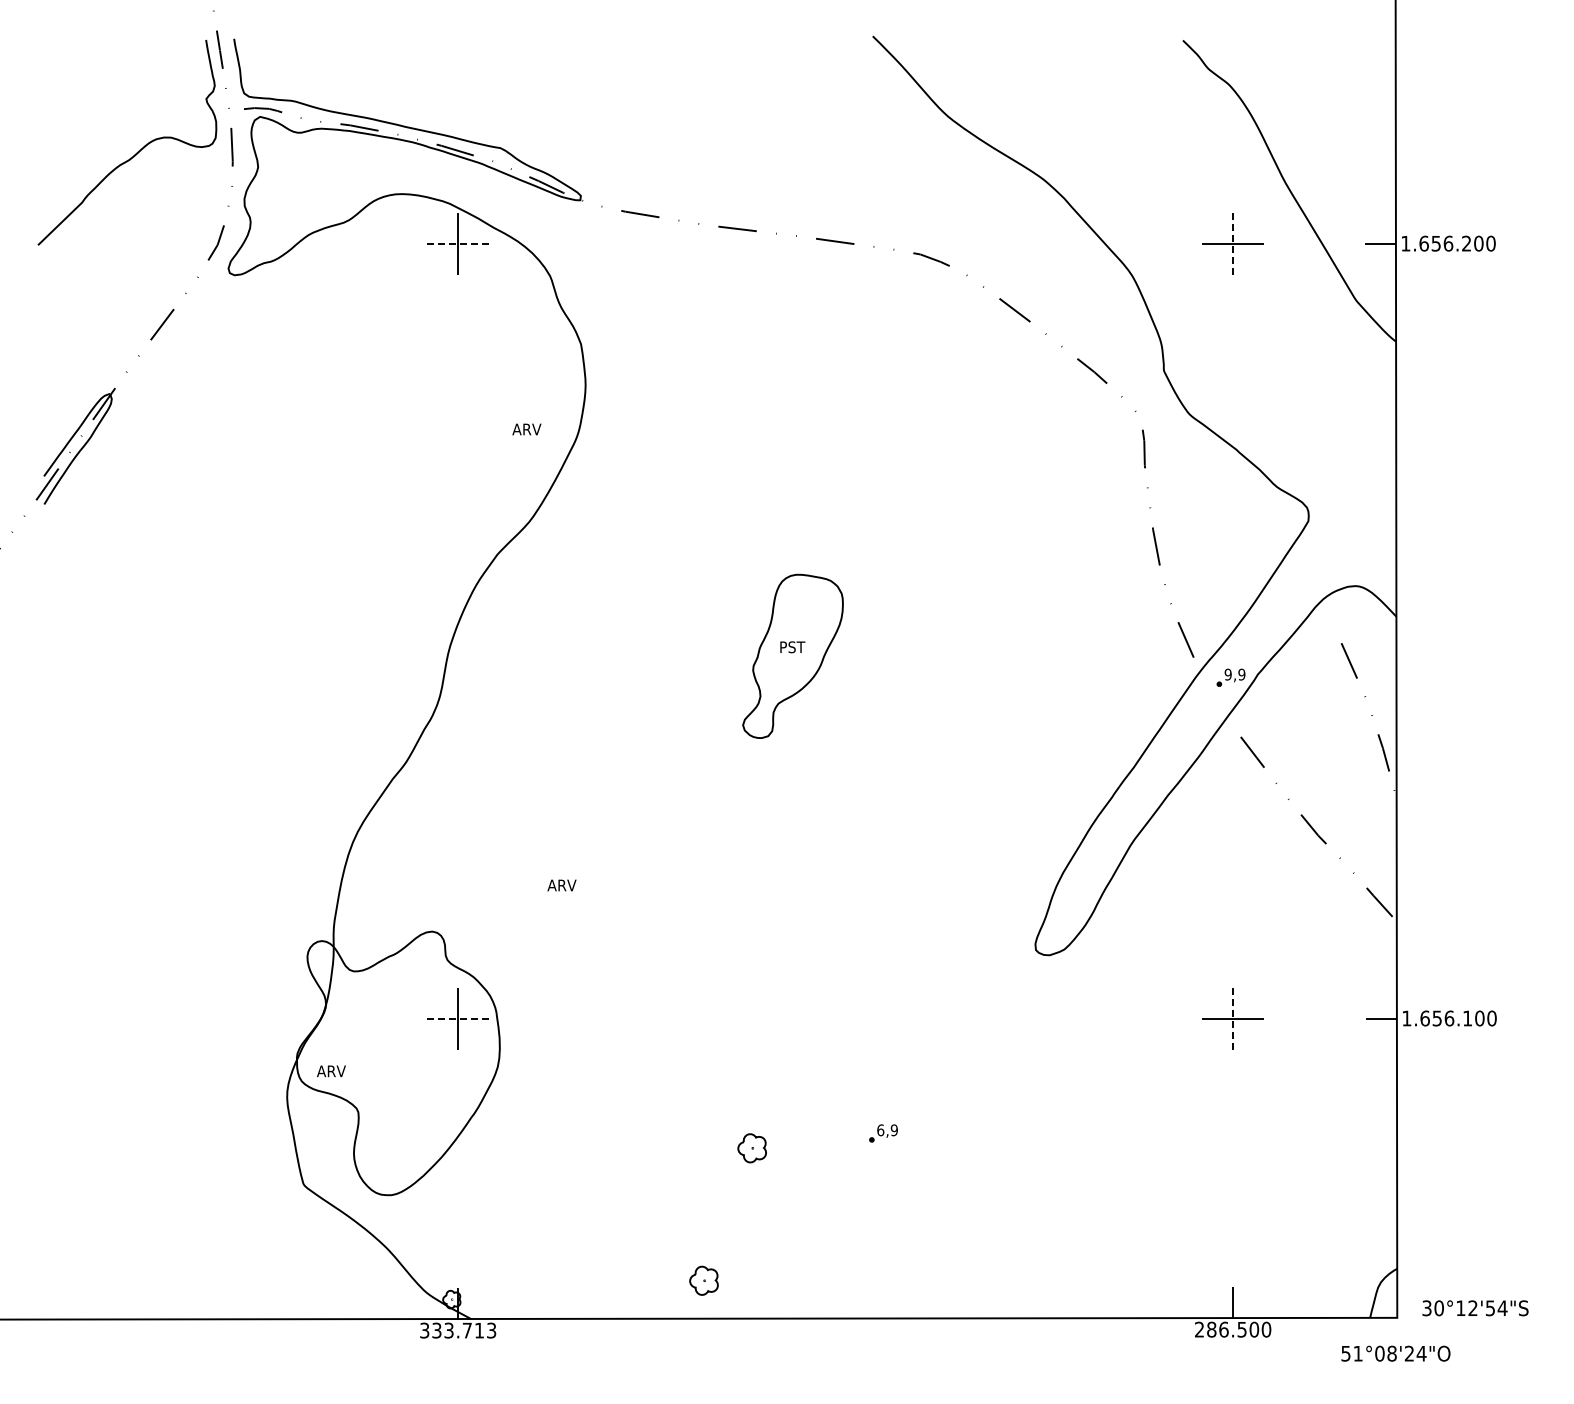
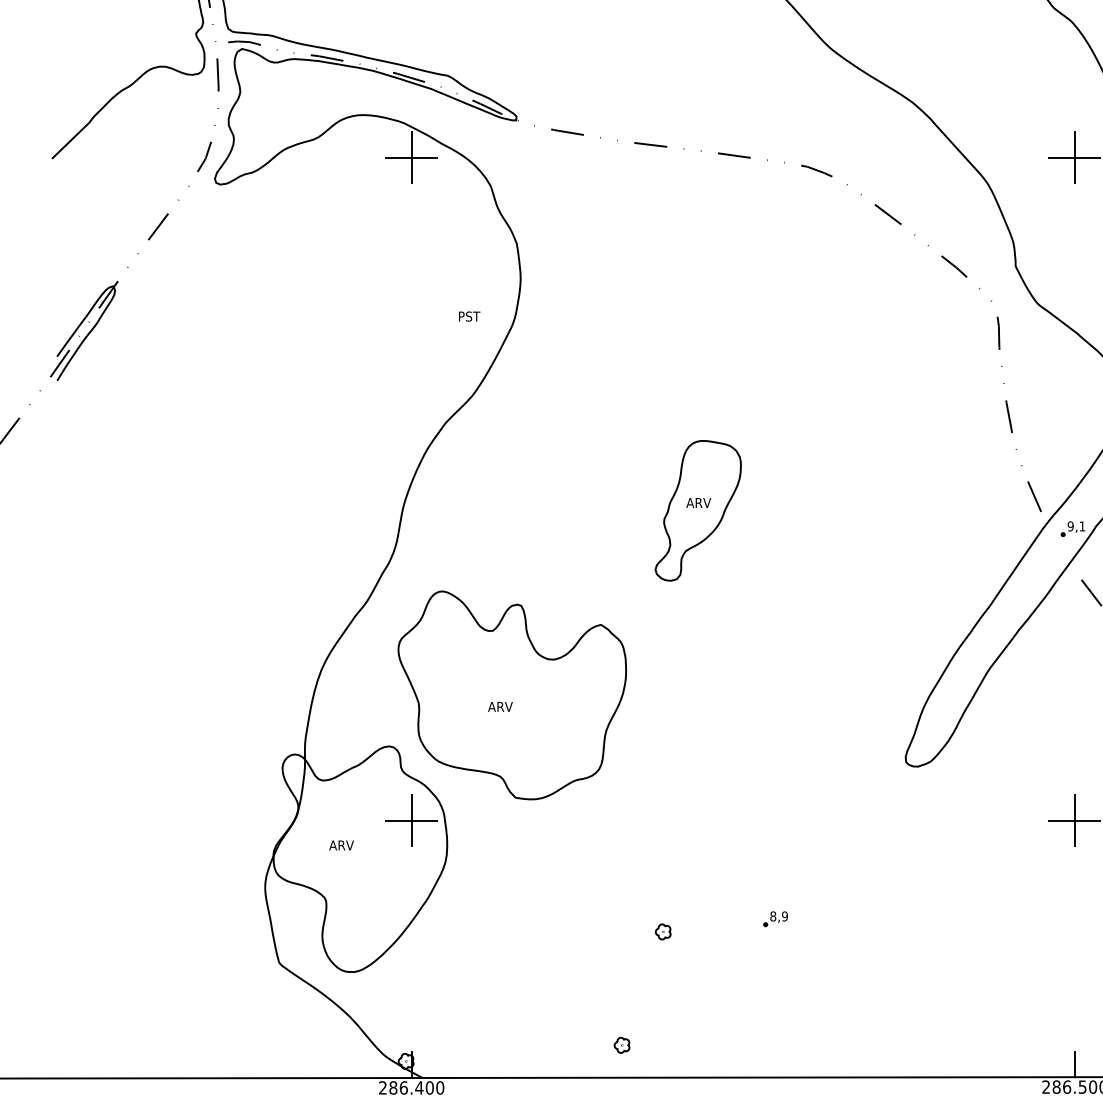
line: (458, 243) -> (411, 157), dashed -> solid
line: (1233, 243) -> (1075, 157), dashed -> solid
text: (526, 429) -> (470, 316), ARV -> PST
text: (793, 647) -> (698, 503), PST -> ARV
text: (1241, 674) -> (1082, 526), 9,9 -> 9,1
part: (575, 871) -> (512, 694), added
line: (458, 1018) -> (411, 820), dashed -> solid
line: (1233, 1018) -> (1075, 820), dashed -> solid
text: (331, 1071) -> (341, 845), moved
text: (880, 1130) -> (773, 916), 6,9 -> 8,9
part: (751, 1148) -> (662, 932), size x0.62
part: (703, 1280) -> (621, 1045), size x0.62
text: (458, 1330) -> (411, 1087), 333.713 -> 286.400

